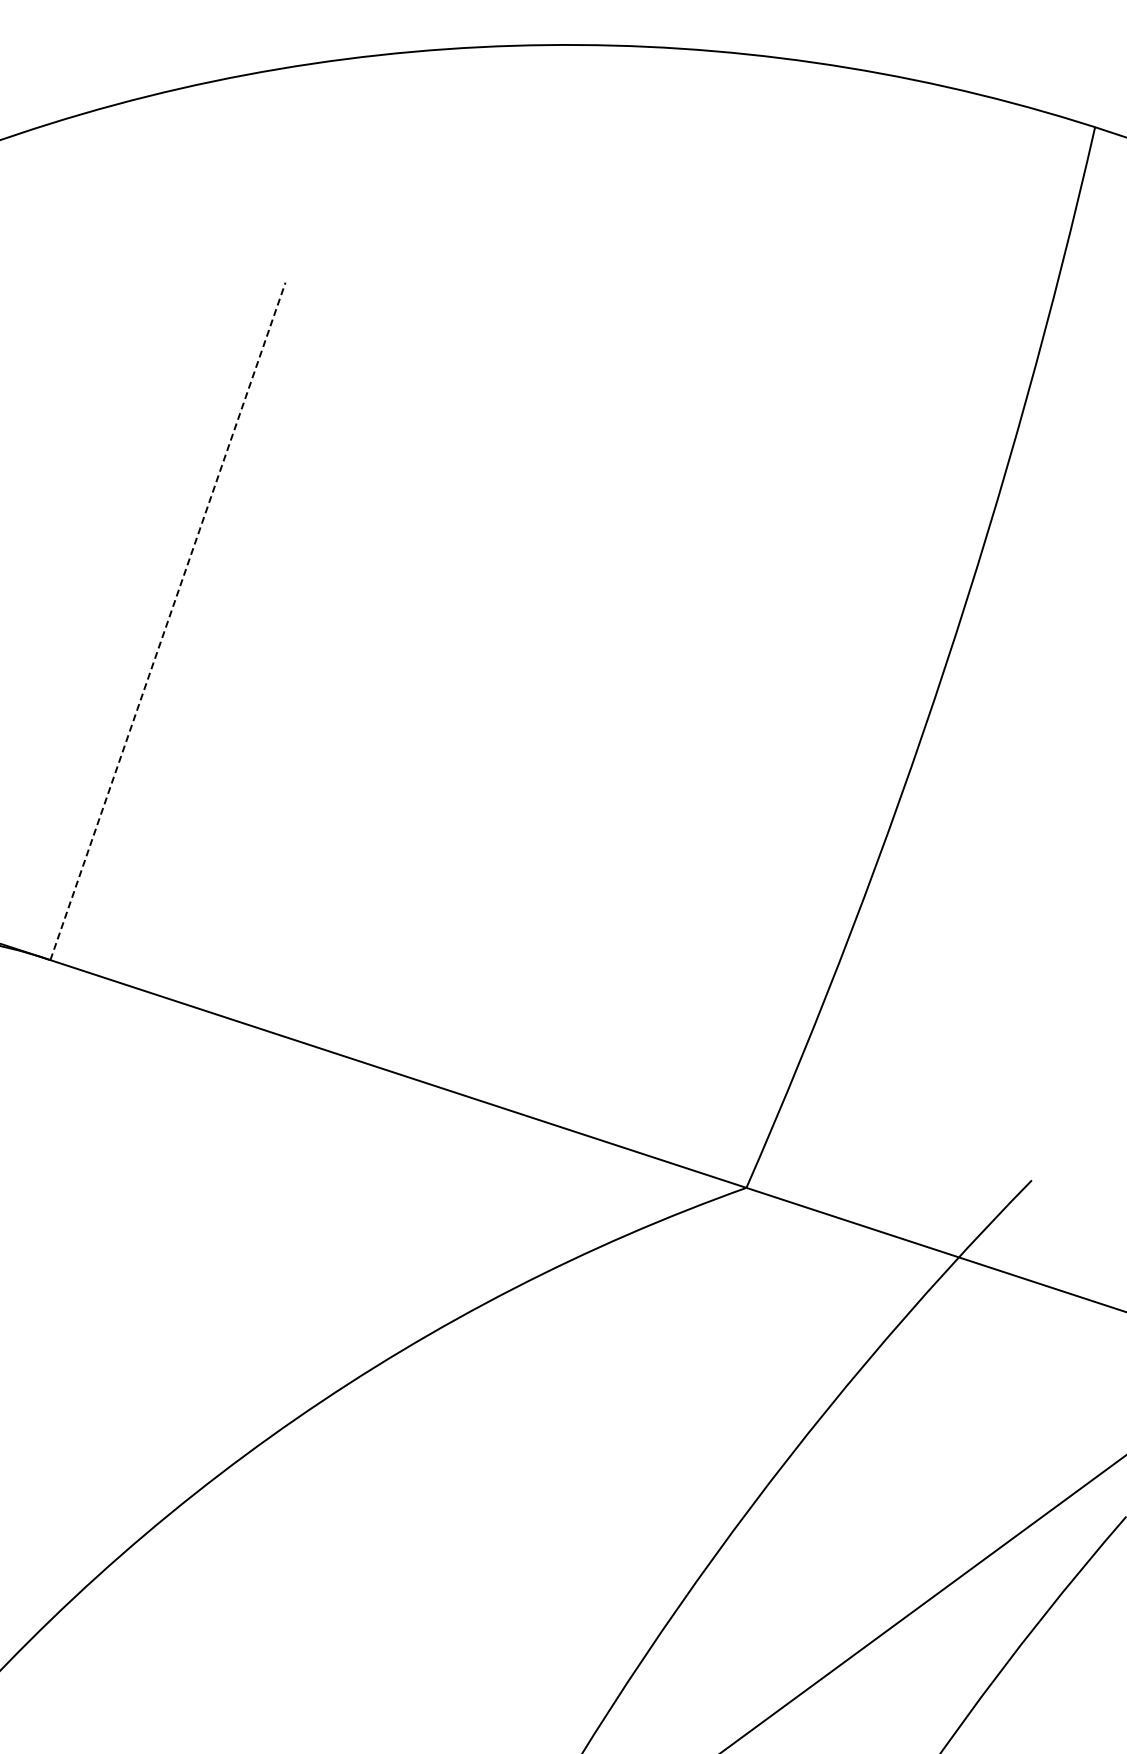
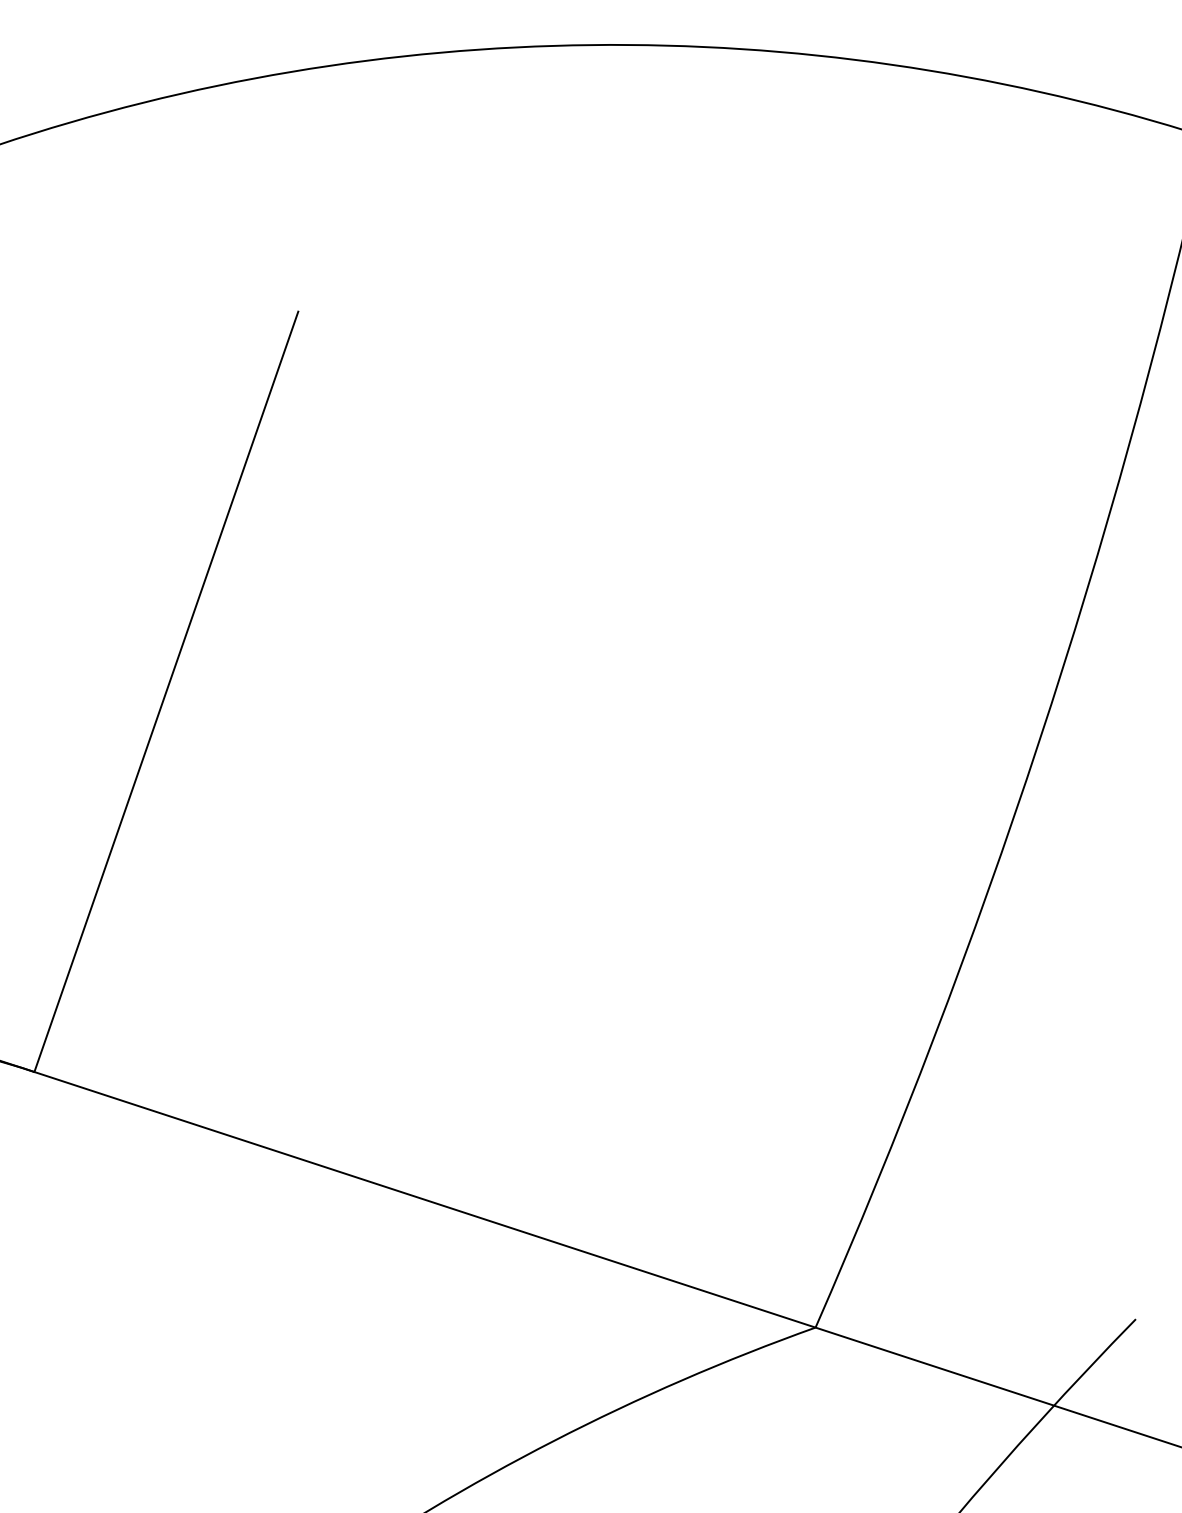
line: (167, 621) -> (165, 691), dashed -> solid

